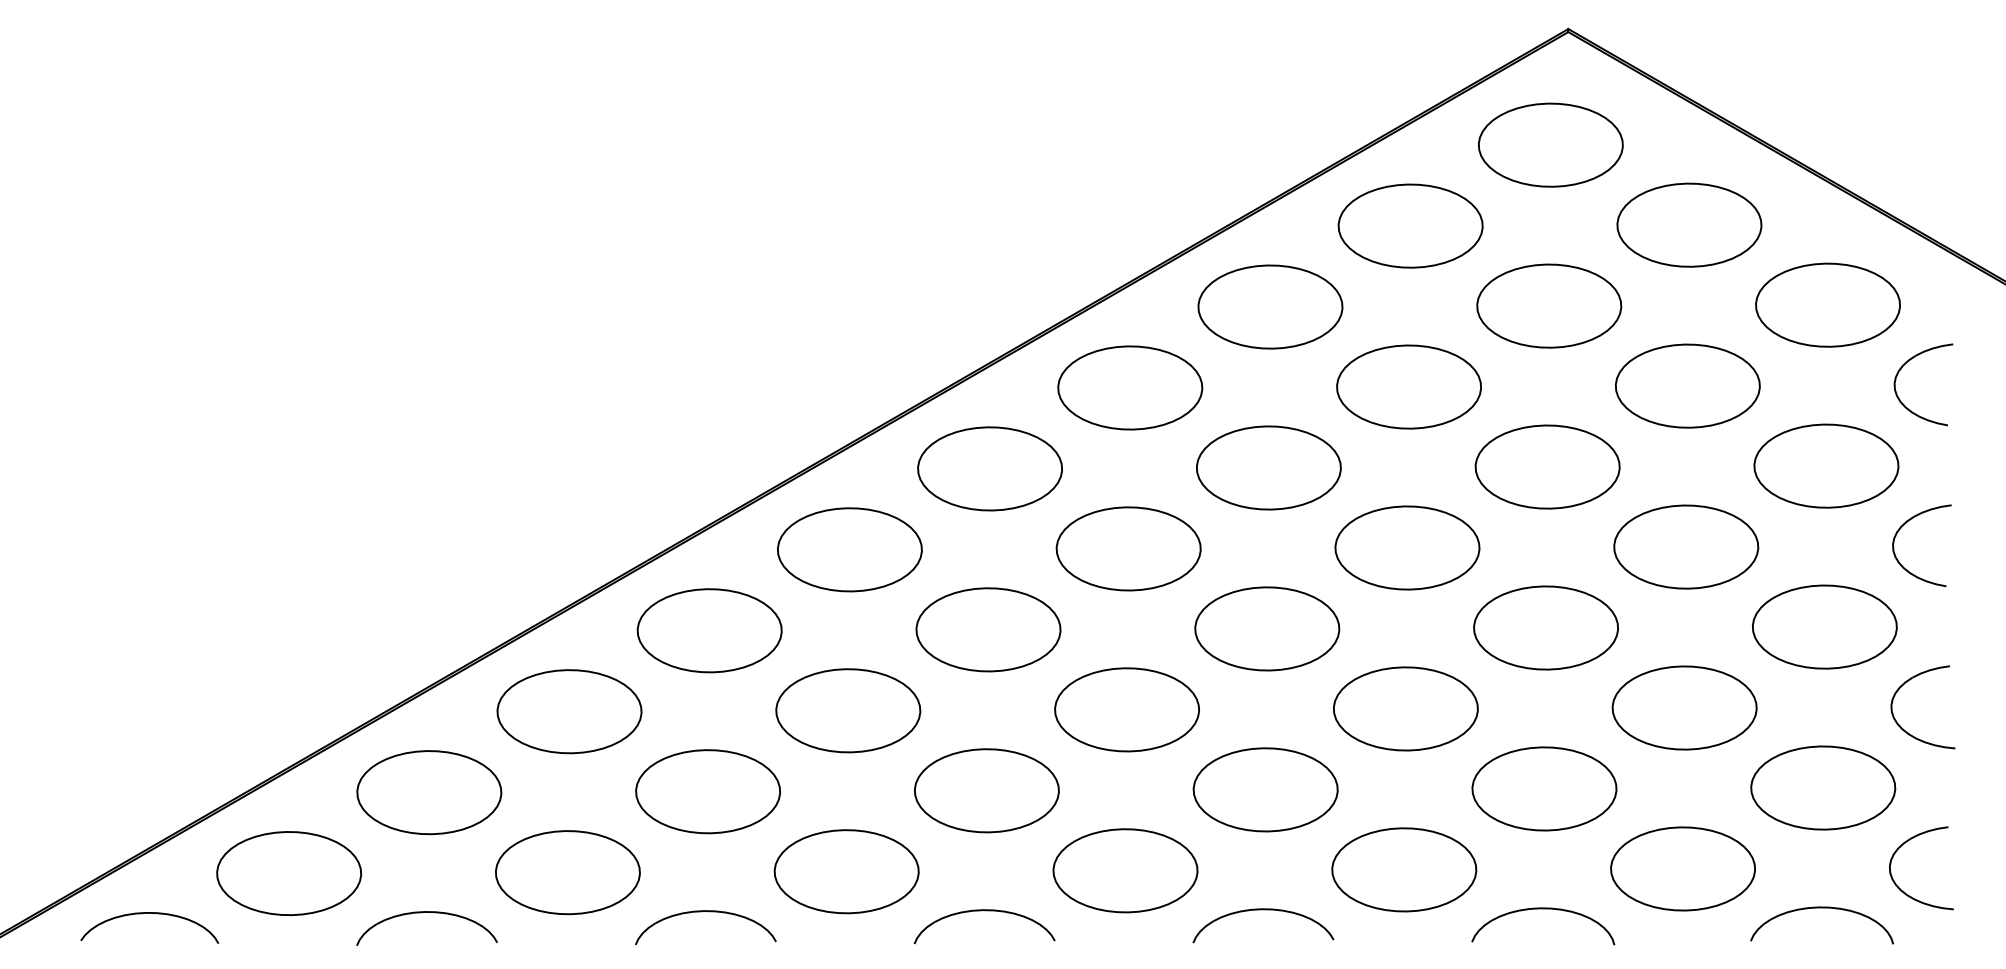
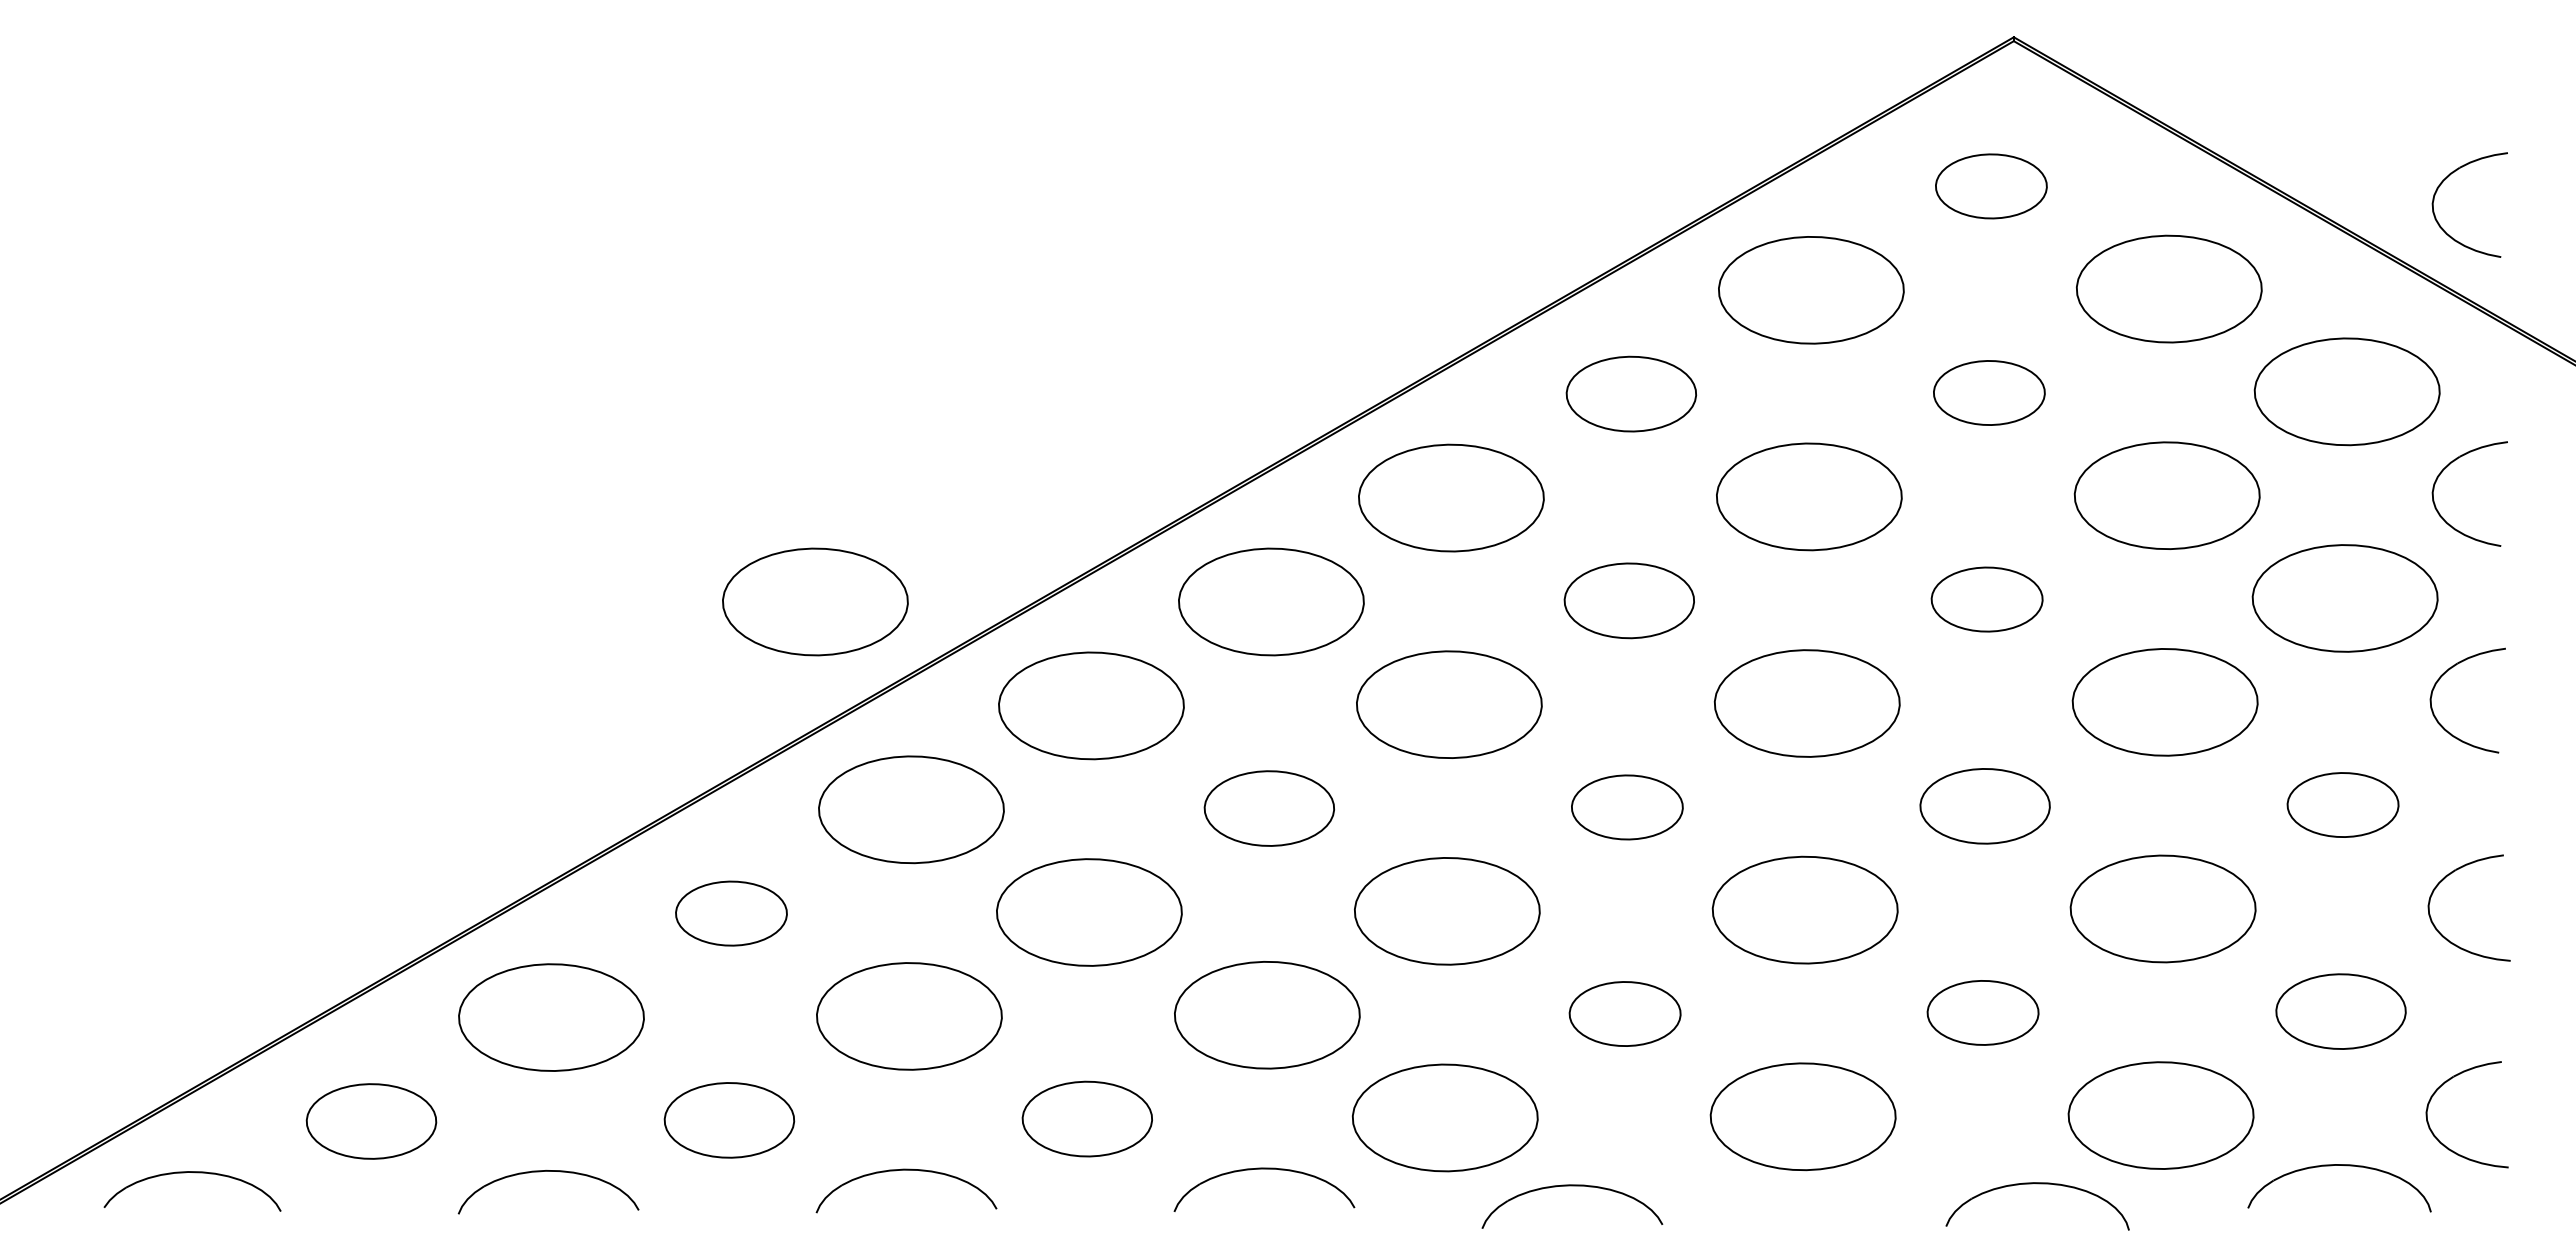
part: (1906, 139) -> (2447, 178), added
part: (1550, 145) -> (1991, 186), size x0.6
part: (1549, 305) -> (1989, 392), size x0.6
part: (1270, 306) -> (1631, 393), size x0.7
part: (1547, 466) -> (1986, 599), size x0.6
part: (1268, 467) -> (1629, 600), size x0.7
part: (634, 468) -> (815, 601), added
part: (1824, 626) -> (2342, 804), size x0.6
part: (1267, 628) -> (1627, 807), size x0.6
part: (1545, 628) -> (1984, 806), size x0.7
part: (988, 629) -> (1269, 808), size x0.7
part: (569, 711) -> (731, 913), size x0.6
part: (1822, 787) -> (2340, 1011), size x0.7
part: (1543, 788) -> (1982, 1012), size x0.6
part: (1265, 789) -> (1624, 1013), size x0.6
part: (846, 871) -> (1087, 1118), size x0.7
part: (567, 872) -> (729, 1120), size x0.7
part: (289, 873) -> (371, 1121), size x0.7
part: (1543, 909) -> (2037, 1184), moved
part: (1263, 910) -> (1572, 1186), moved

